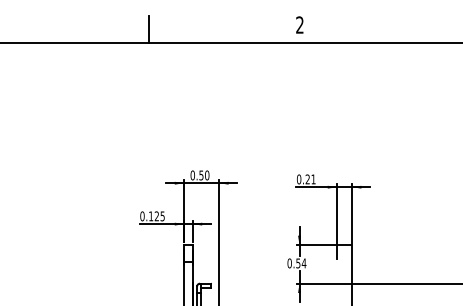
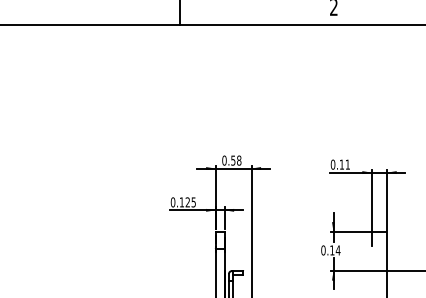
text: (207, 175) -> (239, 160), 0.50 -> 0.58
text: (307, 179) -> (341, 164), 0.21 -> 0.11
text: (298, 263) -> (332, 250), 0.54 -> 0.14

